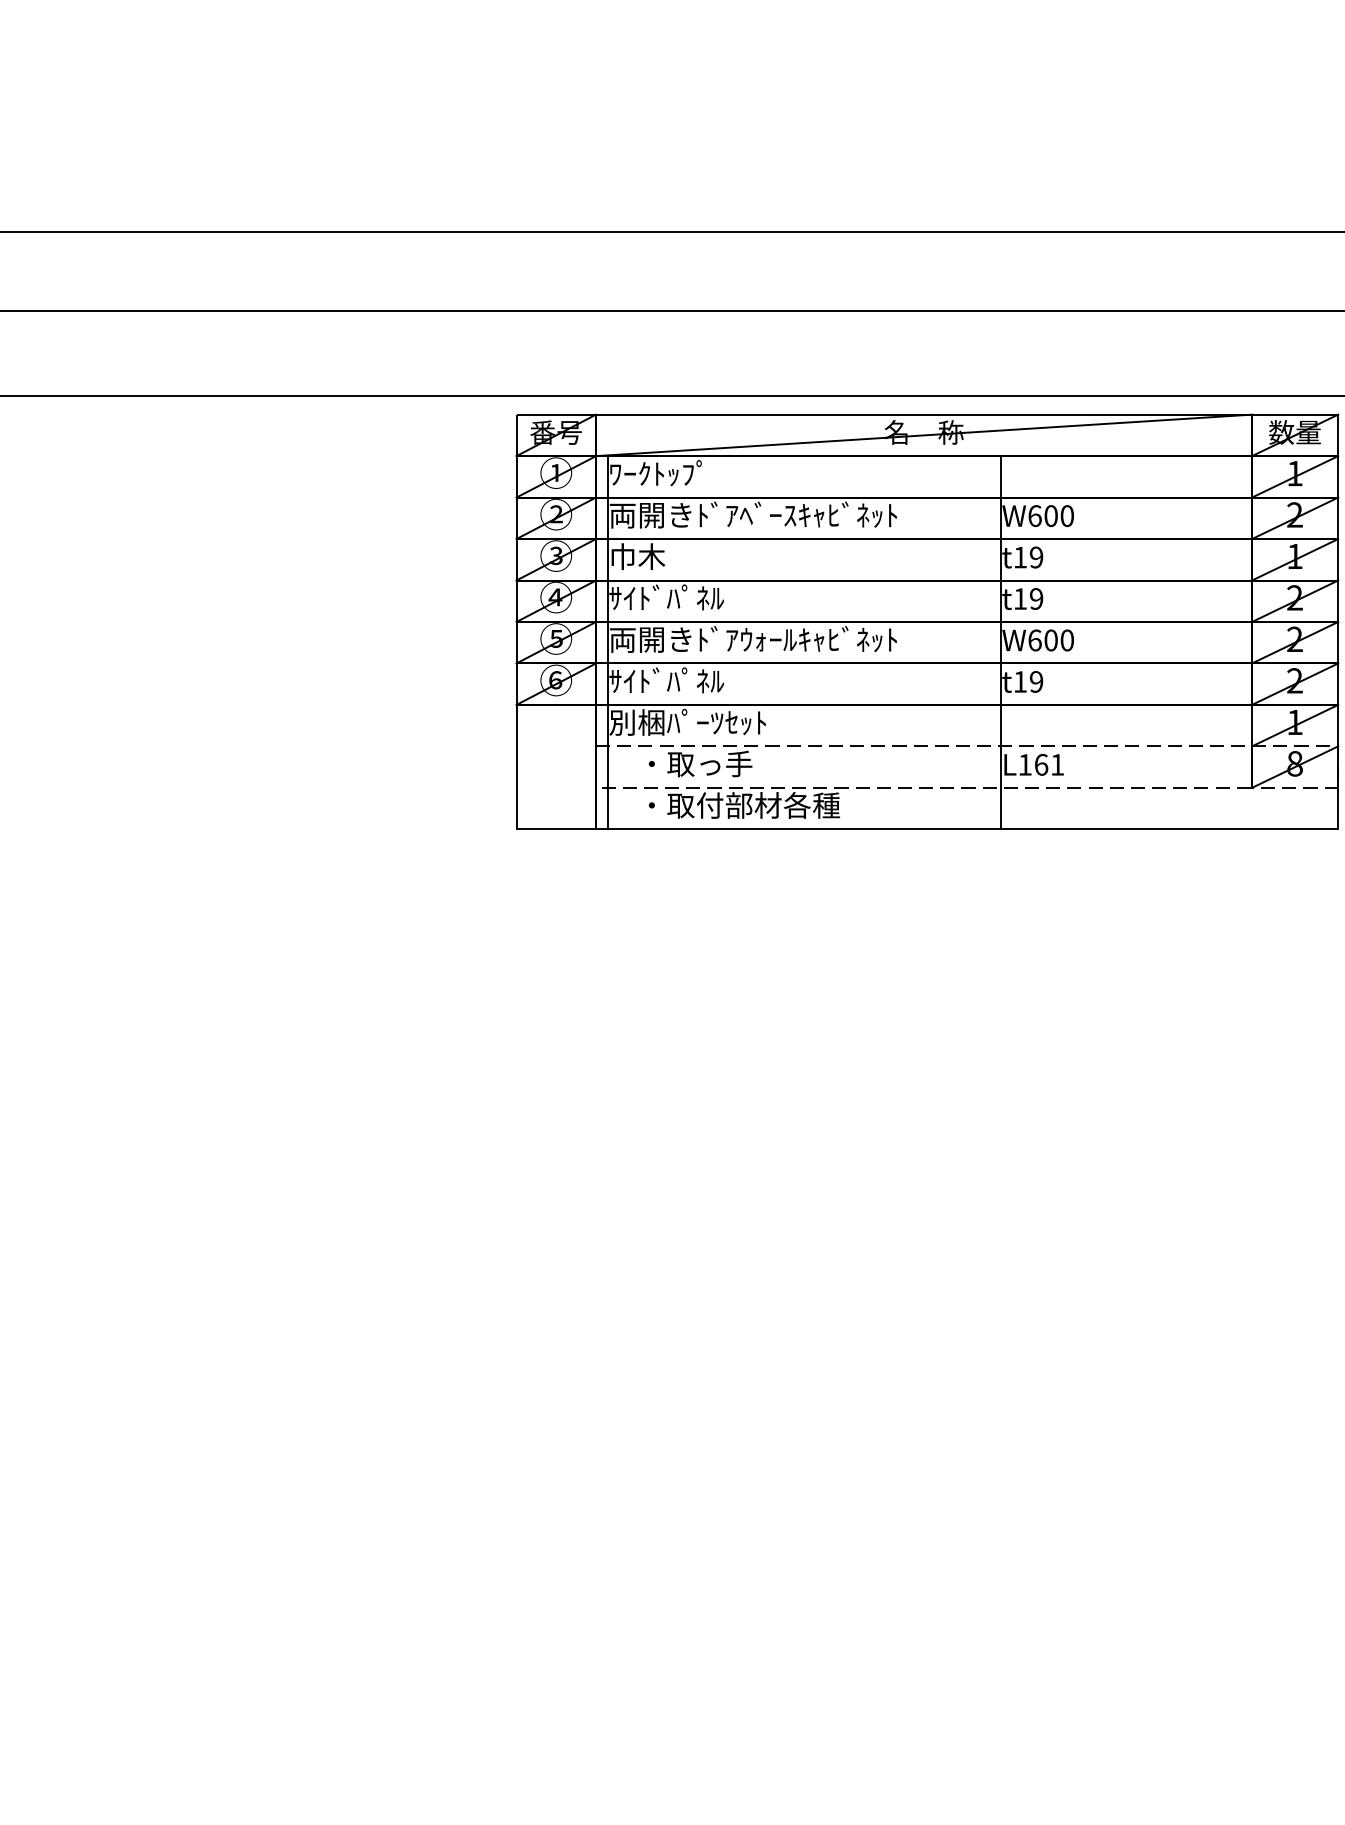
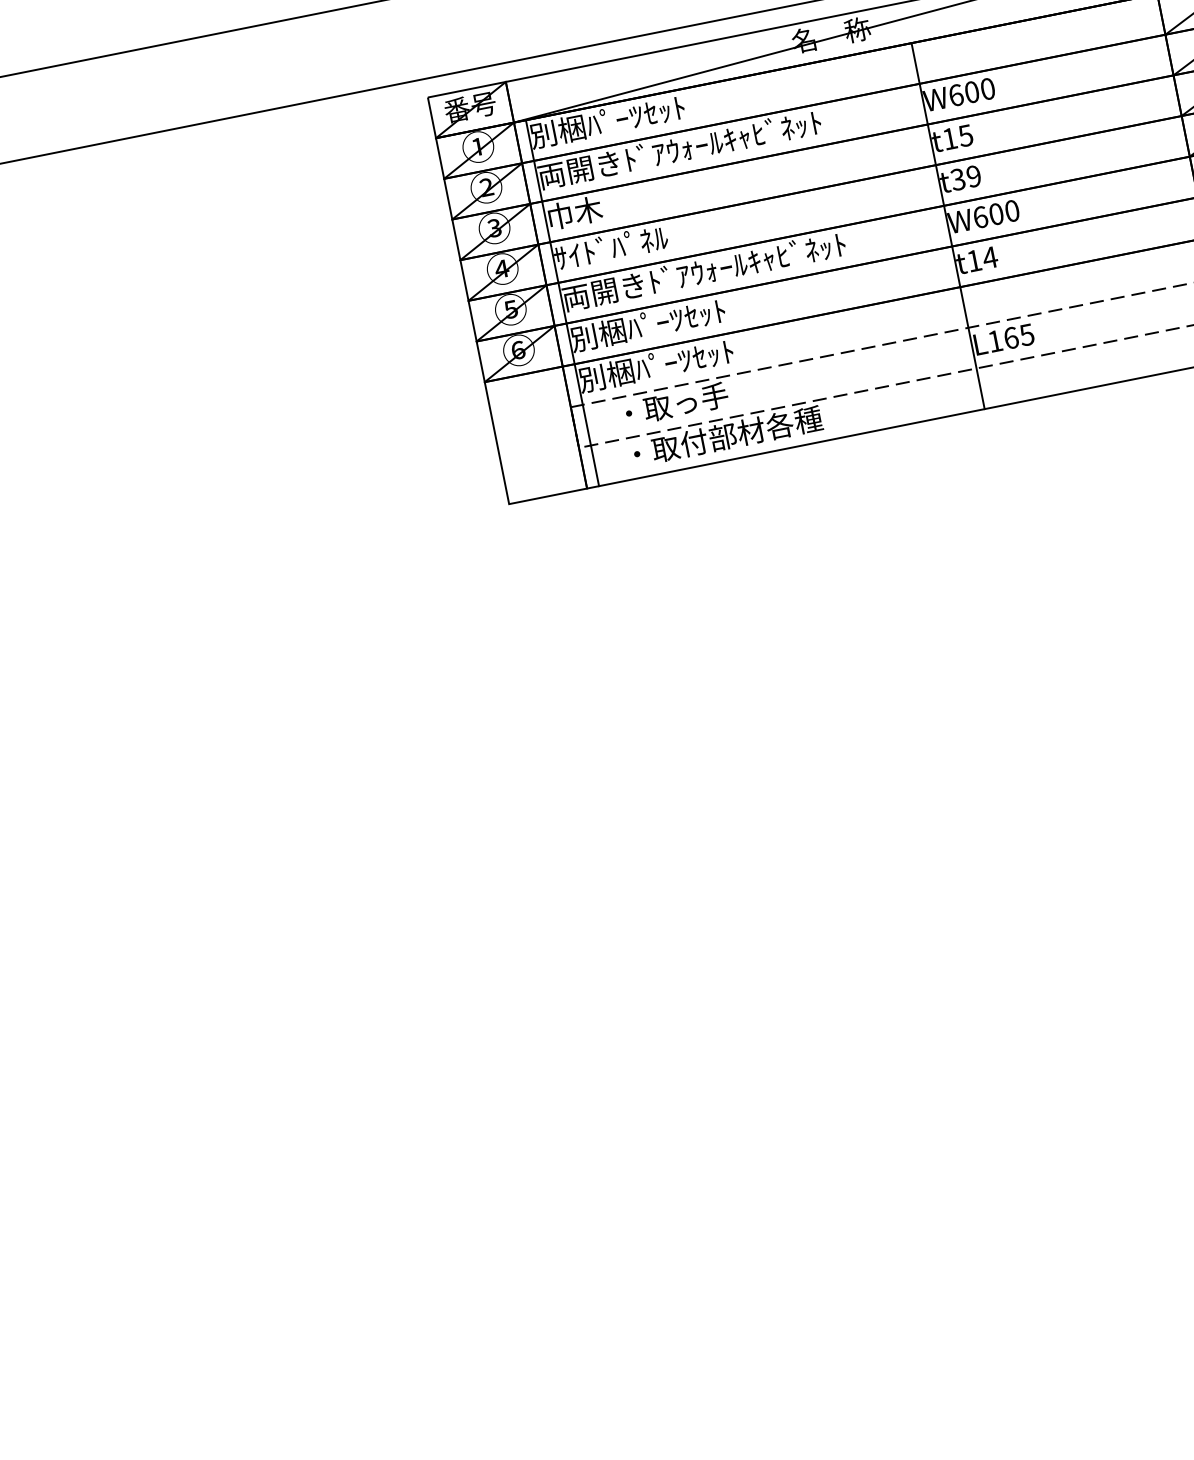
text: (687, 473) -> (607, 121), ﾜｰｸﾄｯﾌﾟ -> 別梱ﾊﾟｰﾂｾｯﾄ
text: (768, 514) -> (694, 146), 両開きﾄﾞｱﾍﾞｰｽｷｬﾋﾞﾈｯﾄ -> 両開きﾄﾞｱｳｫｰﾙｷｬﾋﾞﾈｯﾄ
text: (1036, 557) -> (965, 135), t19 -> t15
text: (1019, 598) -> (957, 179), t19 -> t39
text: (687, 680) -> (647, 324), ｻｲﾄﾞﾊﾟﾈﾙ -> 別梱ﾊﾟｰﾂｾｯﾄ
text: (1036, 681) -> (990, 257), t19 -> t14
text: (1057, 764) -> (1026, 334), L161 -> L165

